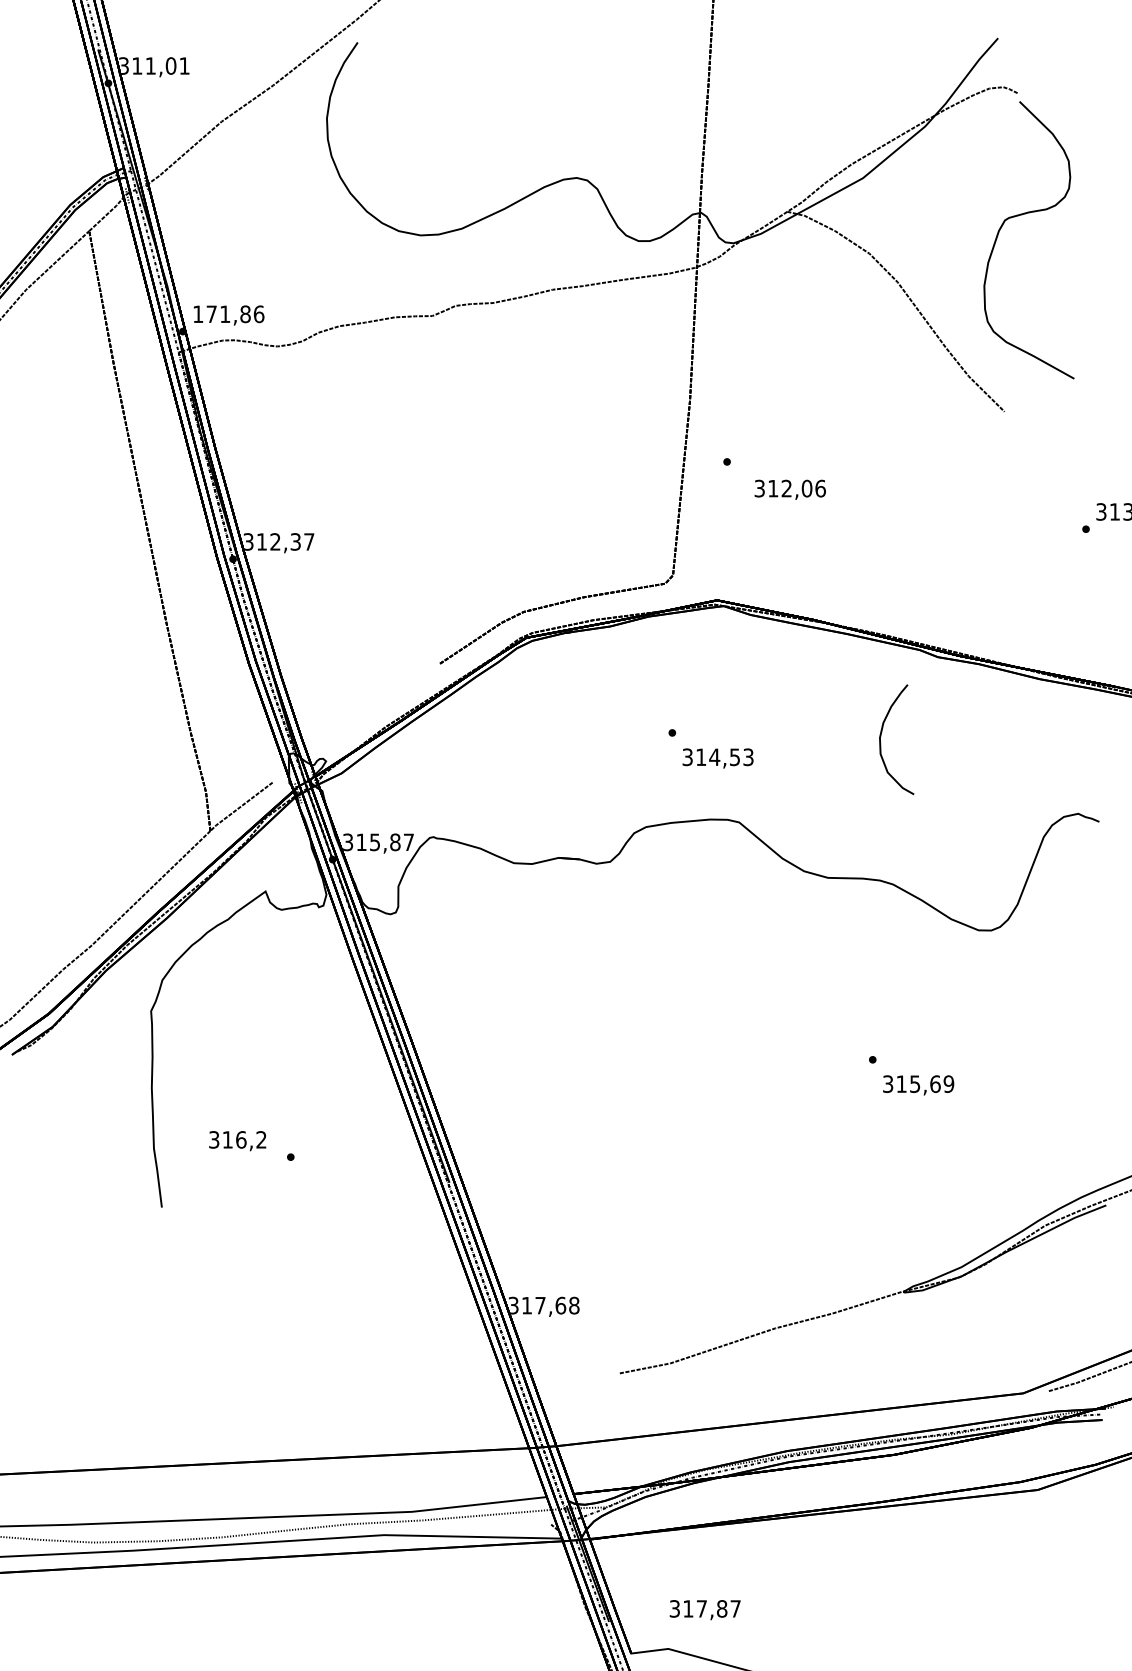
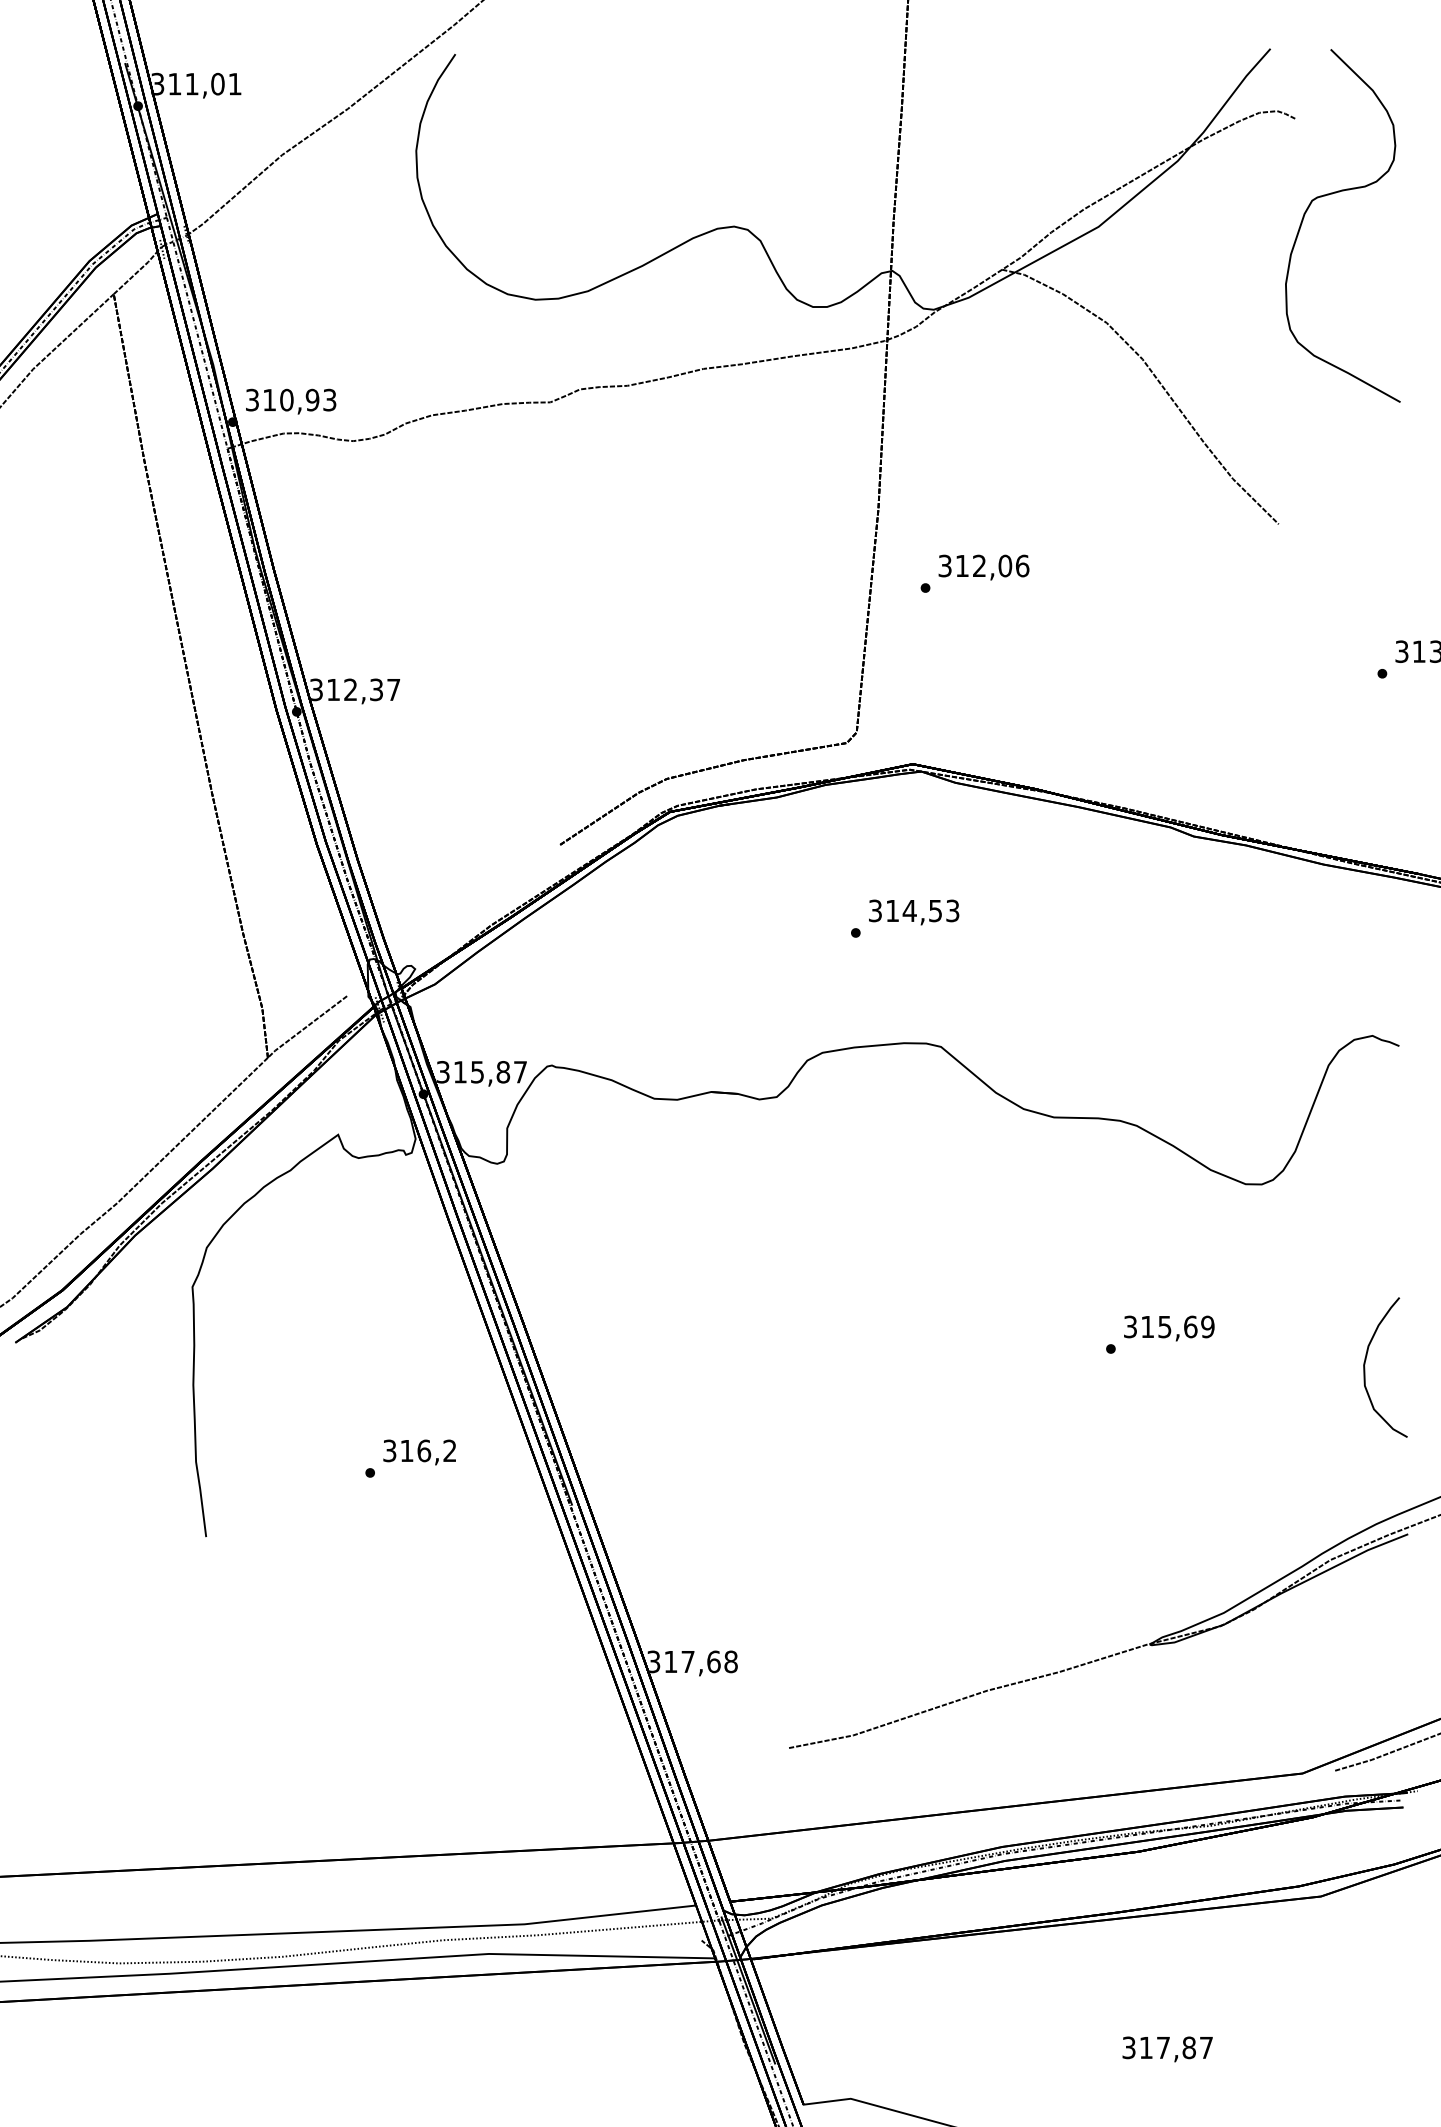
curve: (1024, 214) -> (1336, 193), moved
text: (228, 313) -> (291, 399), 171,86 -> 310,93
text: (789, 489) -> (983, 567), moved
curve: (881, 739) -> (1365, 1367), moved
text: (718, 758) -> (914, 912), moved
text: (918, 1085) -> (1169, 1328), moved
text: (237, 1141) -> (419, 1452), moved
text: (705, 1610) -> (1167, 2049), moved

